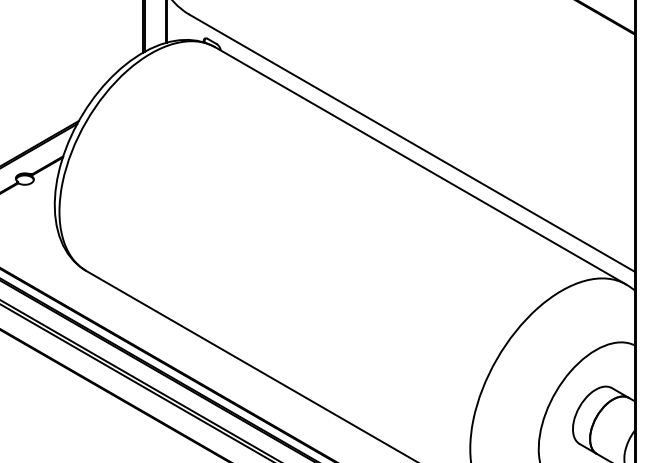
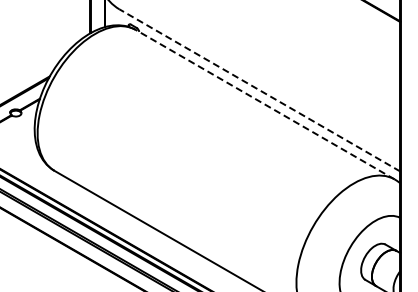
line: (411, 143) -> (259, 90), solid -> dashed
line: (419, 165) -> (264, 104), solid -> dashed

